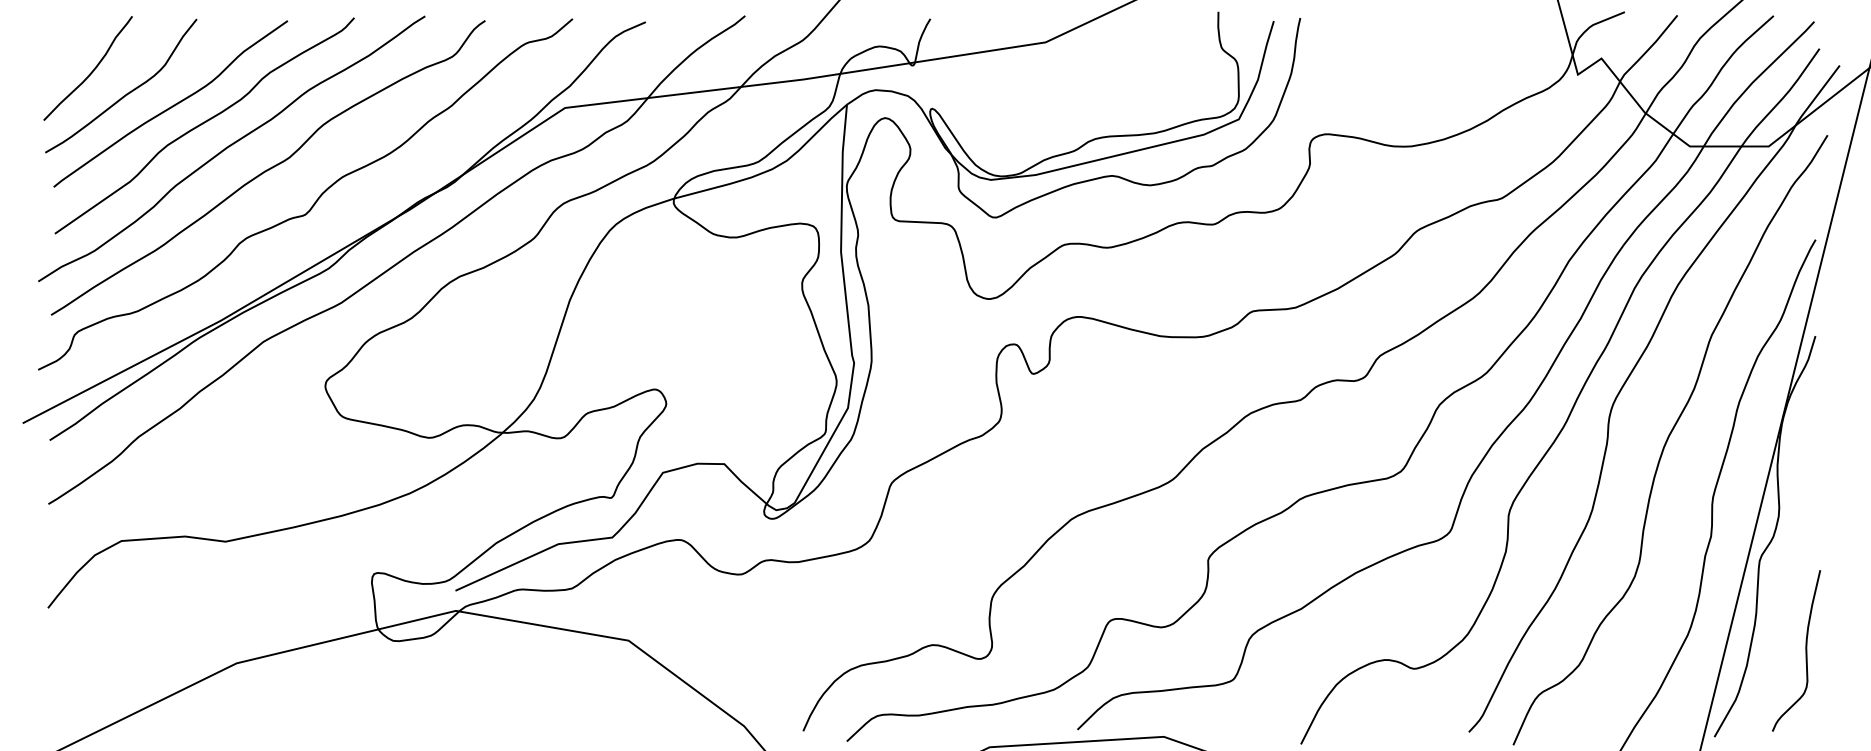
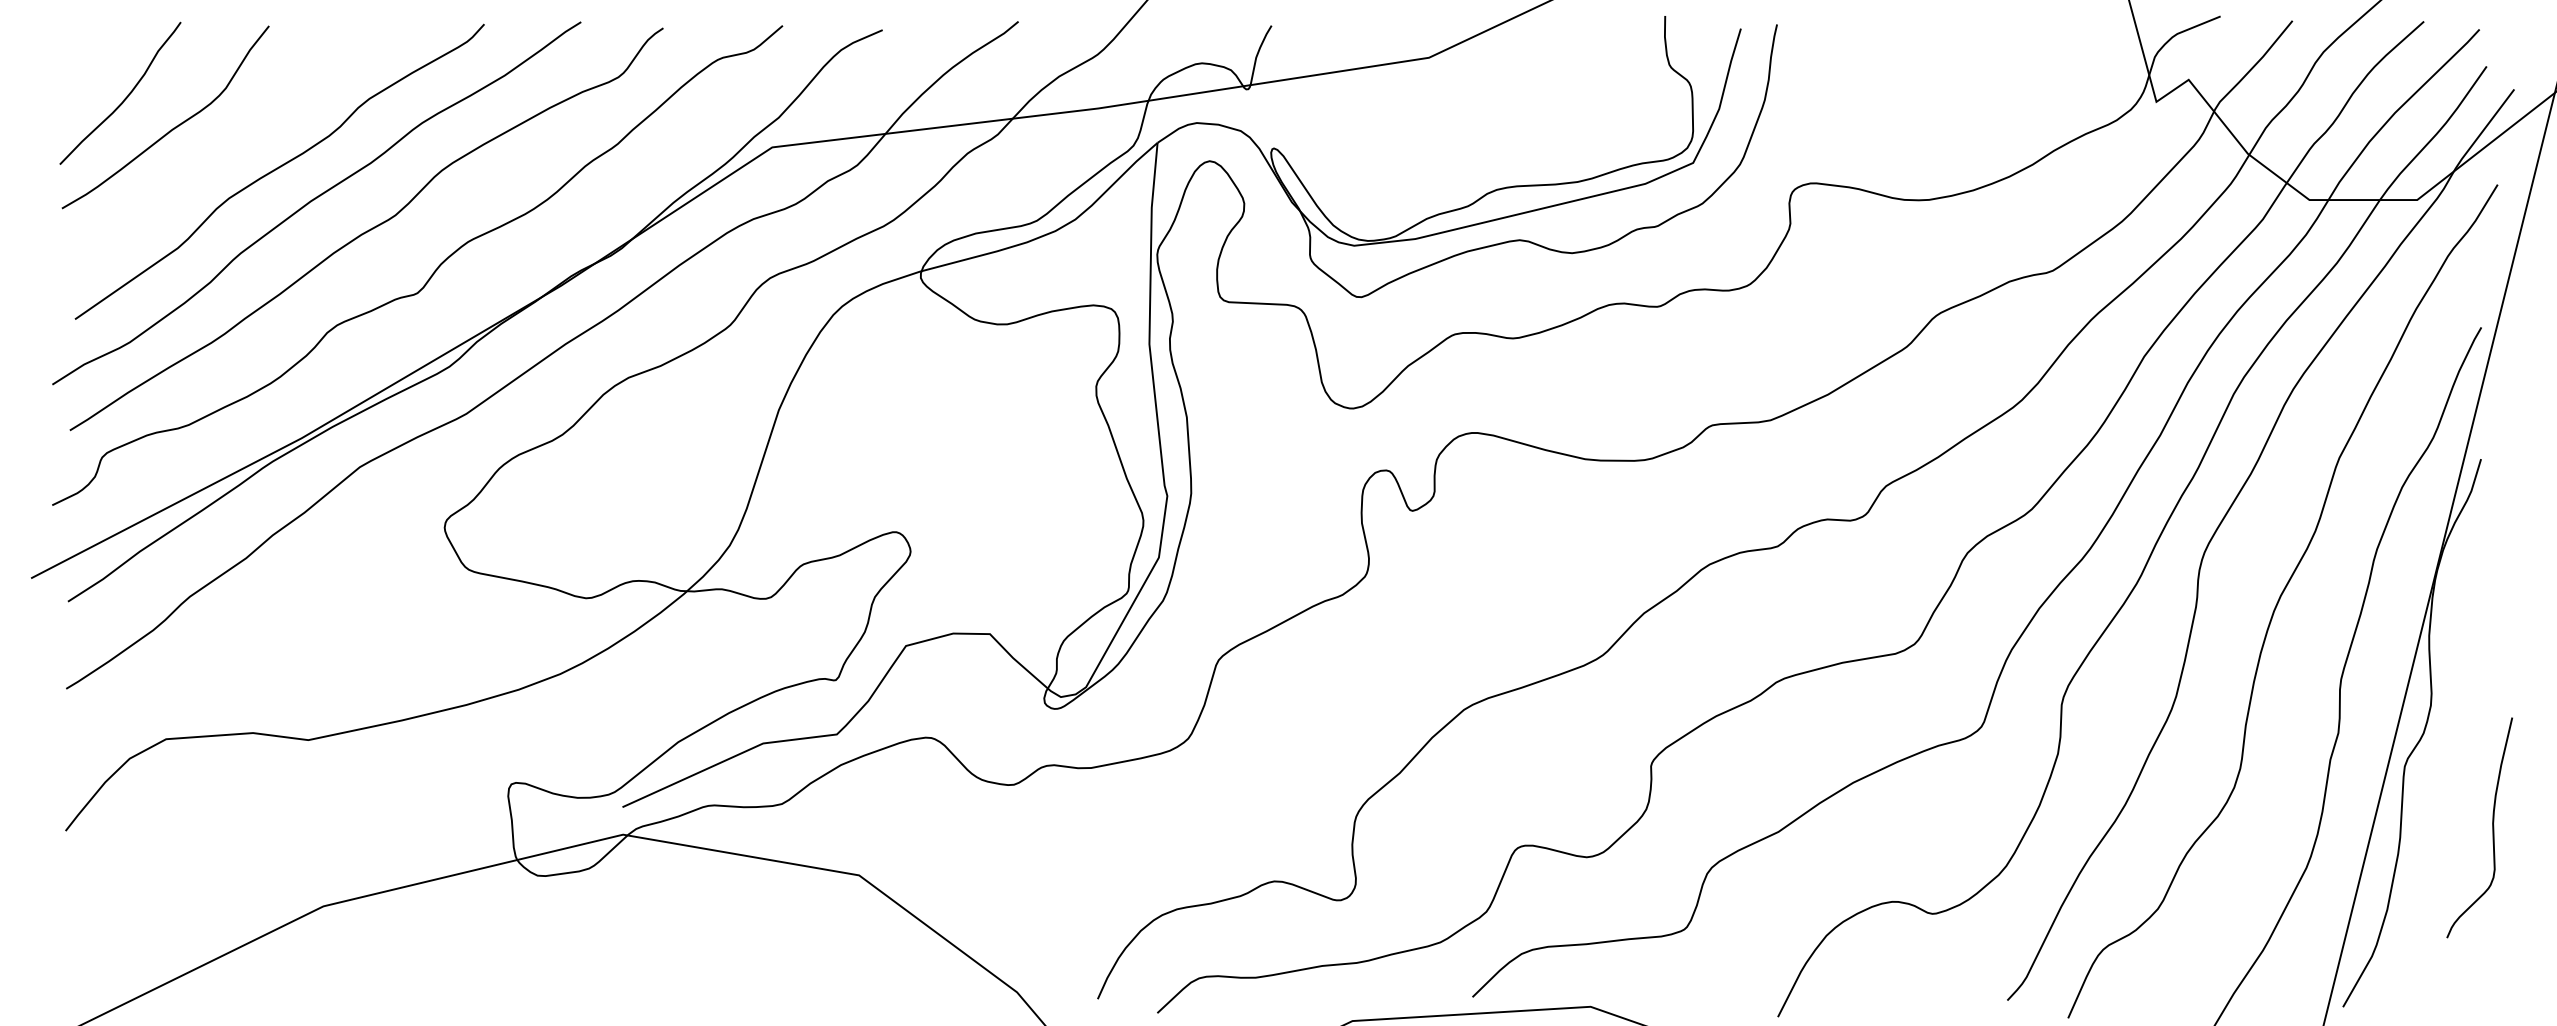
curve: (172, 105) -> (235, 144), removed
curve: (1805, 650) -> (2492, 827), moved

